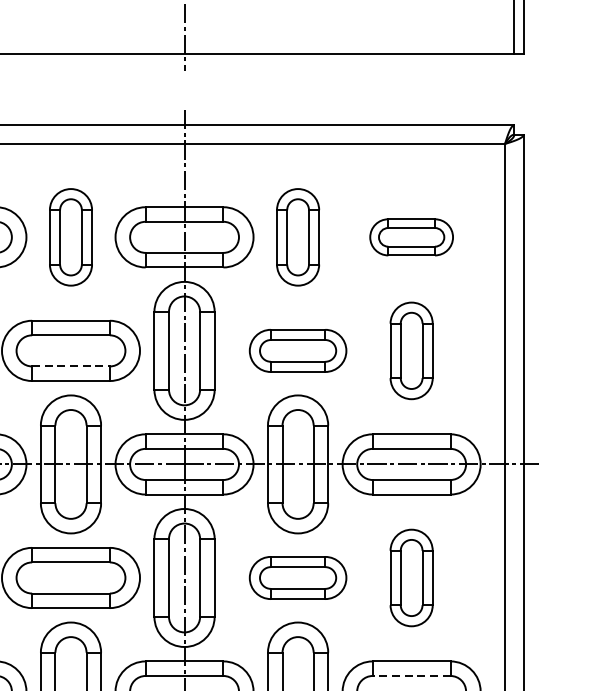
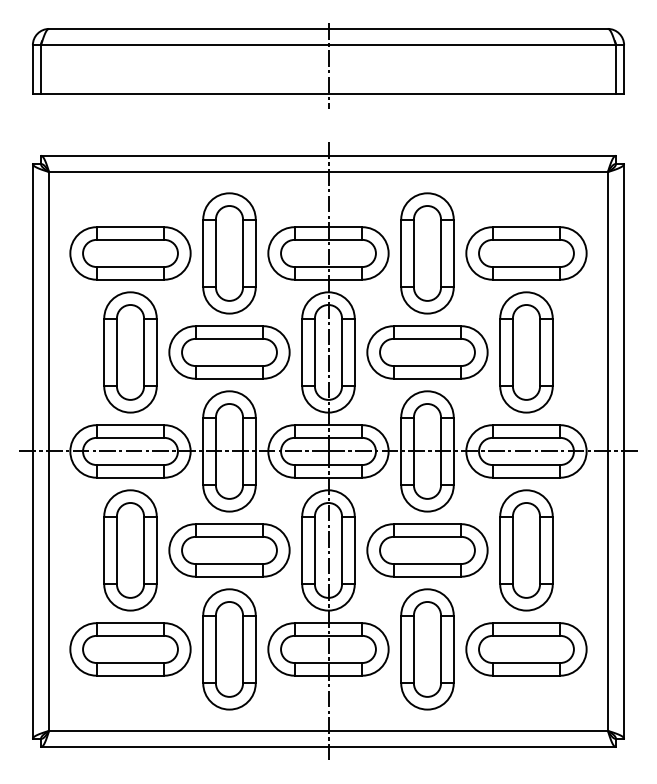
part: (71, 237) -> (229, 253), size x1.43
part: (298, 237) -> (427, 253), size x1.43
part: (411, 237) -> (526, 253), size x1.67
part: (298, 350) -> (427, 352), size x1.43
part: (411, 350) -> (526, 352), size x1.43
line: (71, 366) -> (229, 366), dashed -> solid
part: (298, 578) -> (427, 550), size x1.43
part: (411, 578) -> (526, 550), size x1.43
line: (411, 675) -> (526, 635), dashed -> solid

